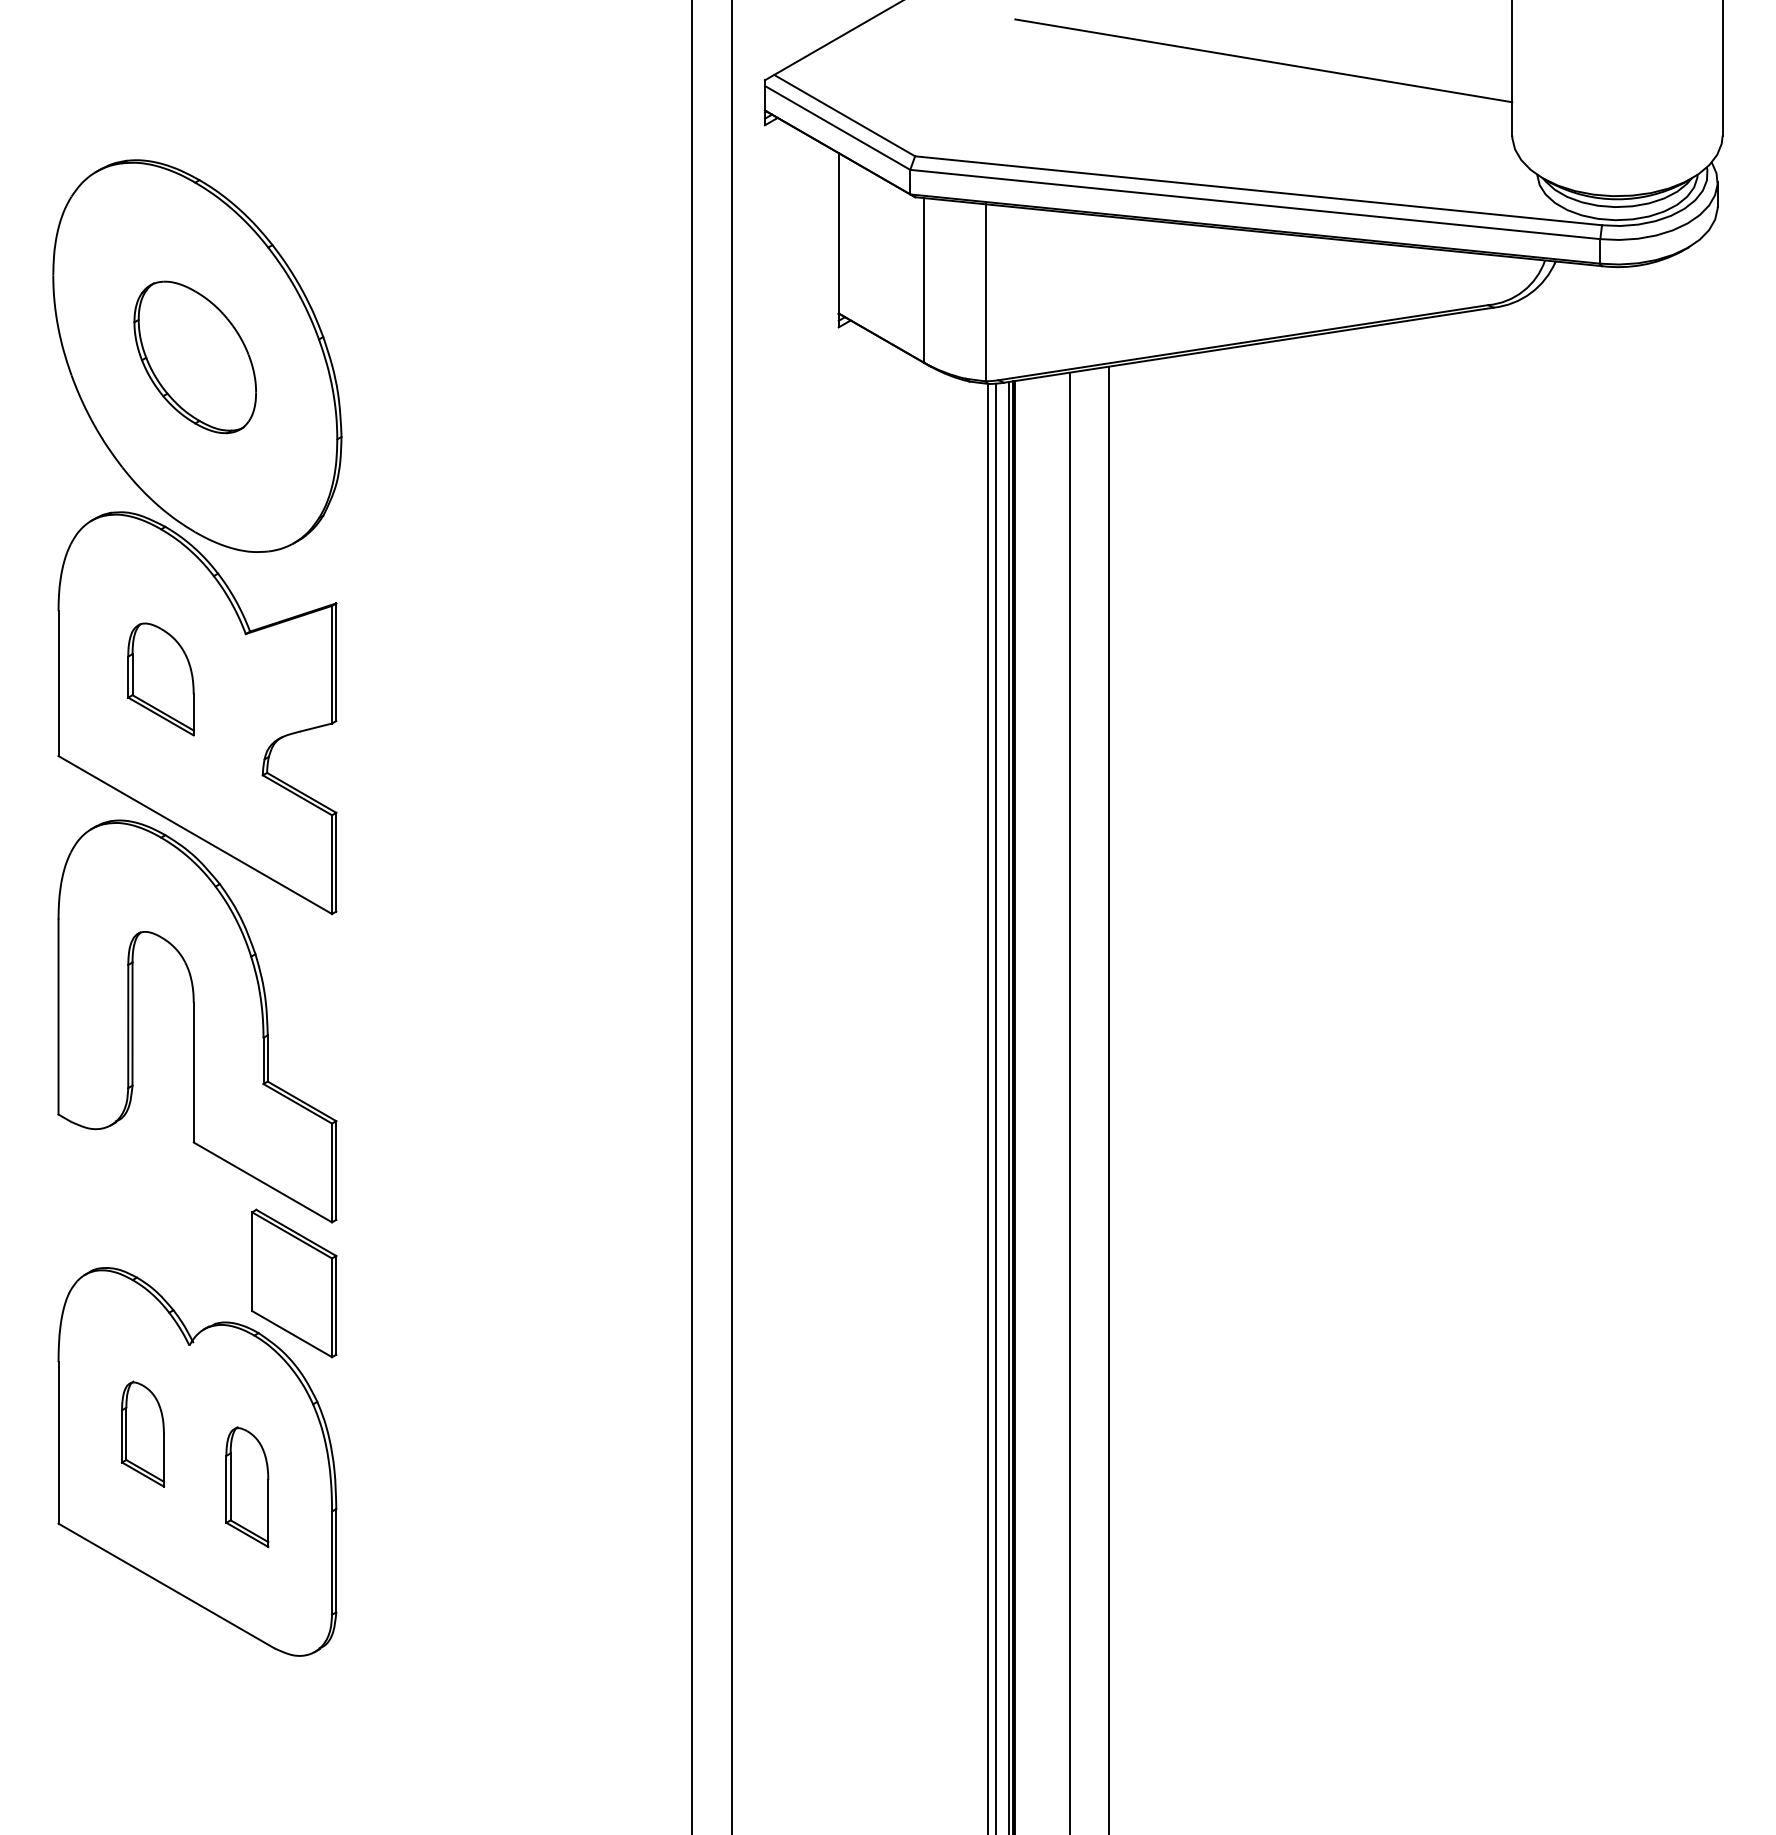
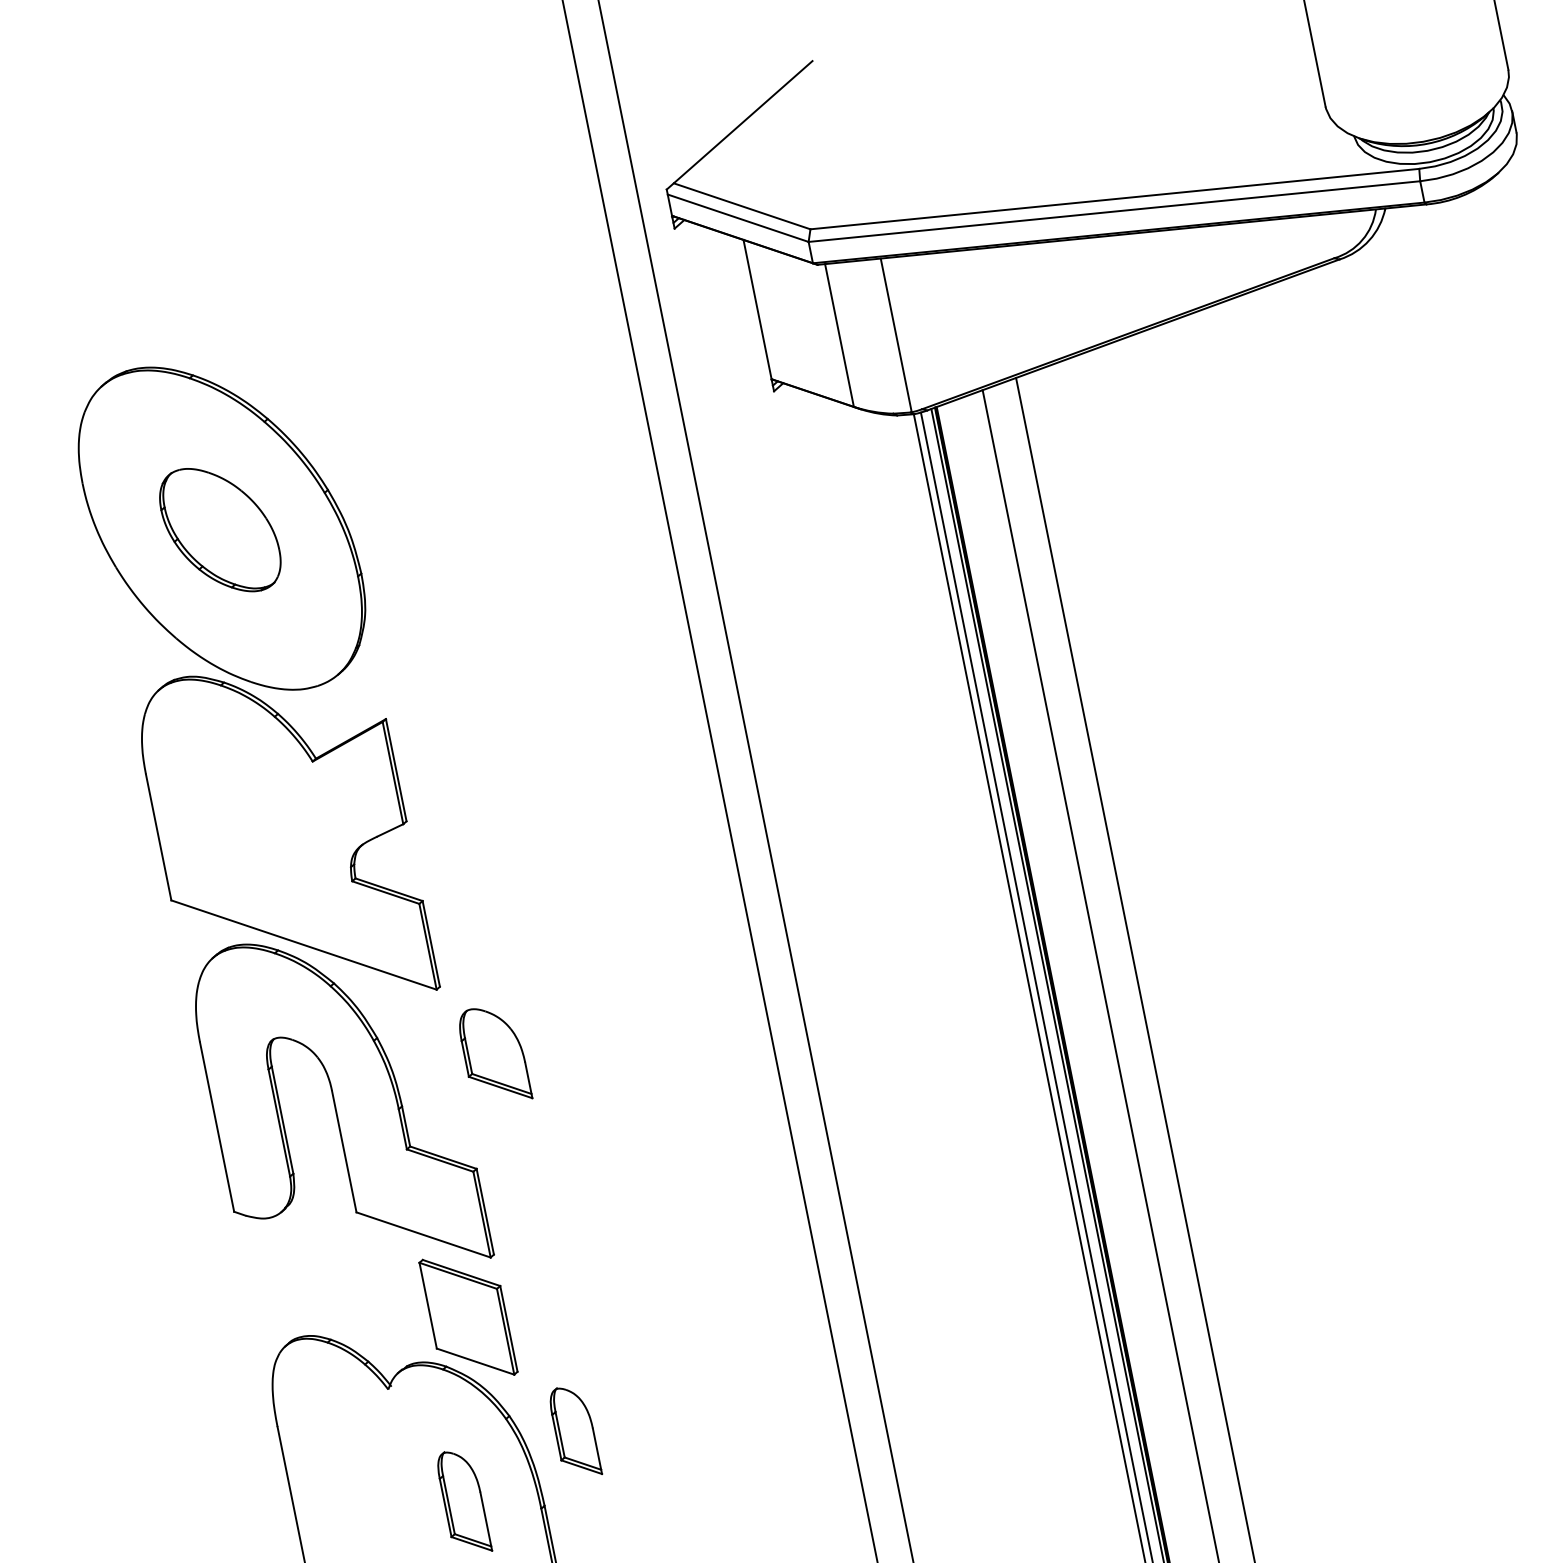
line: (1263, 60) -> (1096, 85), removed
part: (160, 679) -> (493, 1055), moved
part: (142, 1433) -> (574, 1431), moved

